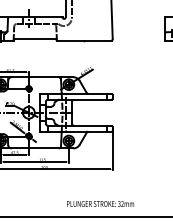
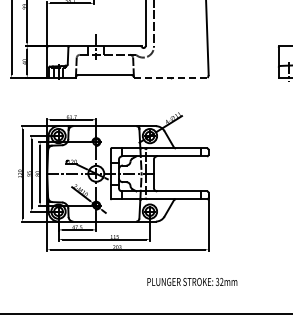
line: (84, 40) -> (170, 77), solid -> dashed
text: (100, 203) -> (192, 281), moved

